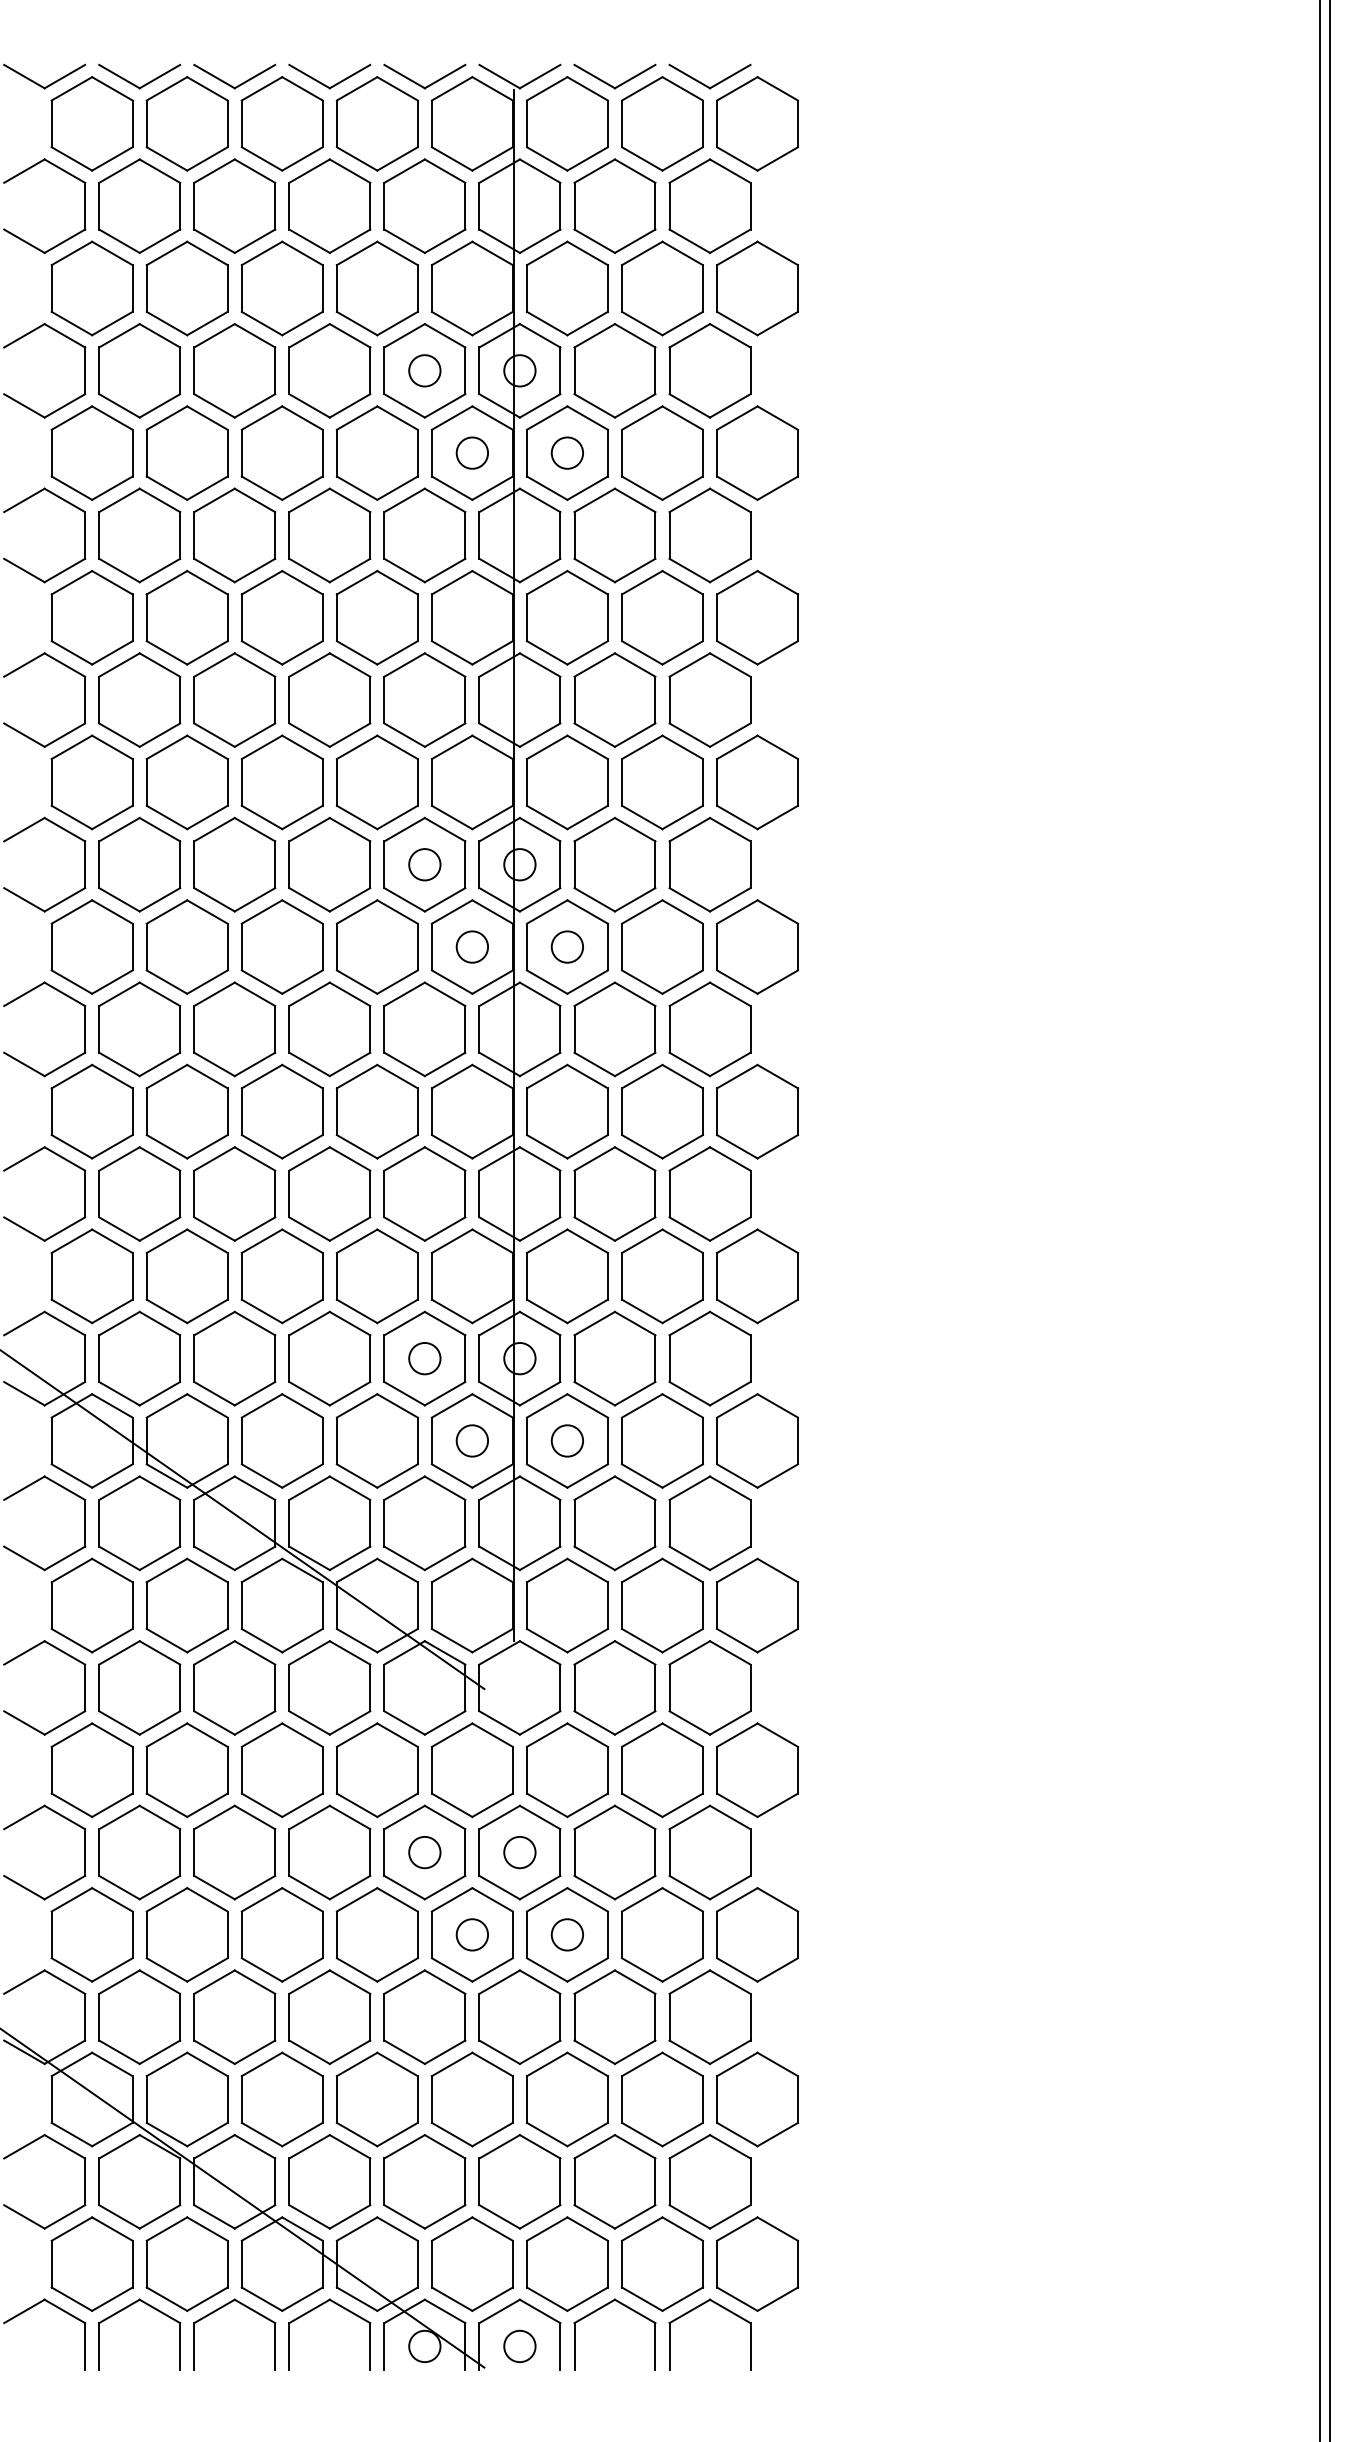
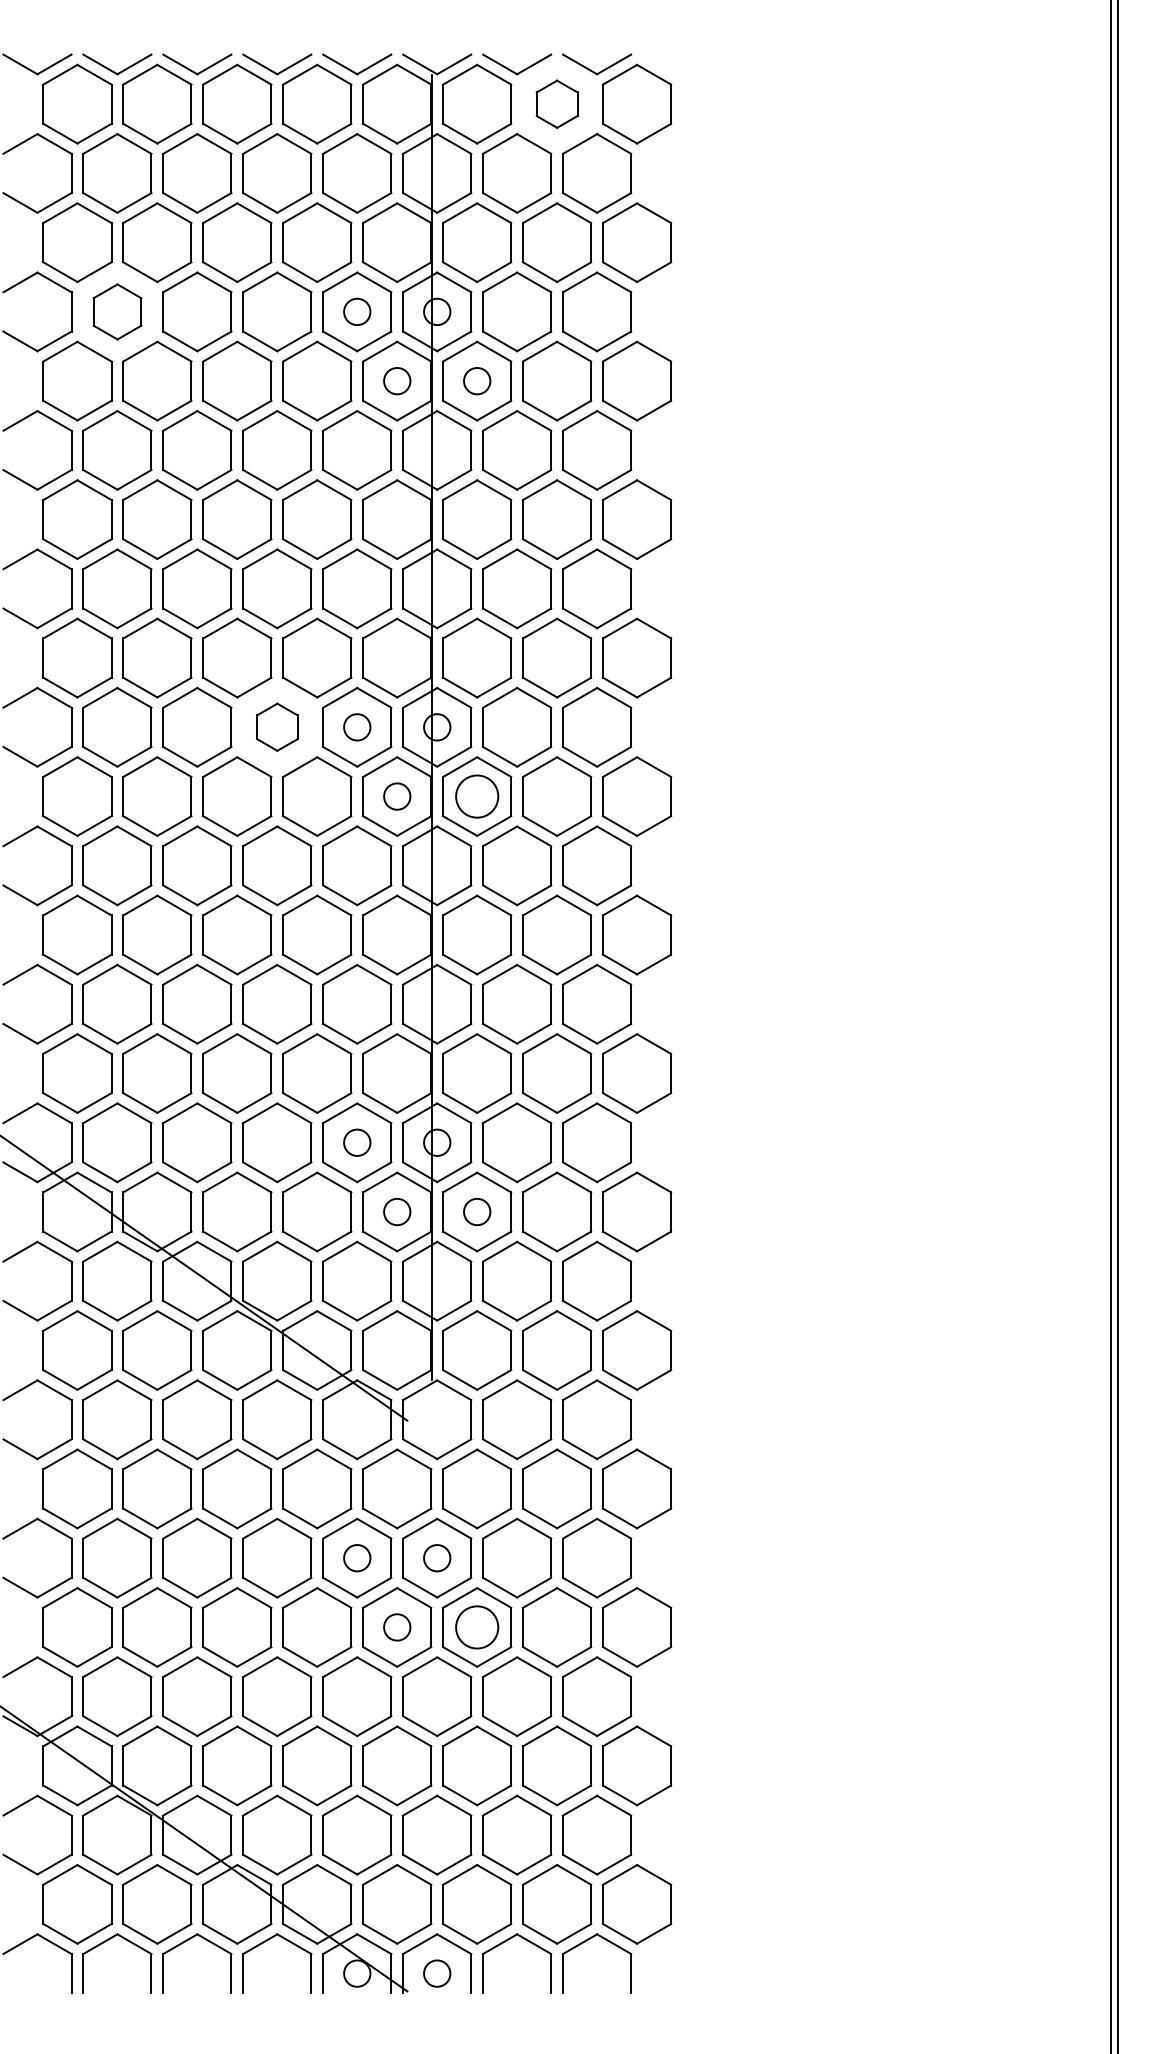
part: (662, 123) -> (557, 103), size x0.6
part: (139, 370) -> (117, 311), size x0.7
part: (329, 864) -> (277, 727), size x0.6
circle: (567, 946) -> (477, 796), size x1.6
circle: (567, 1934) -> (477, 1627), size x1.6

